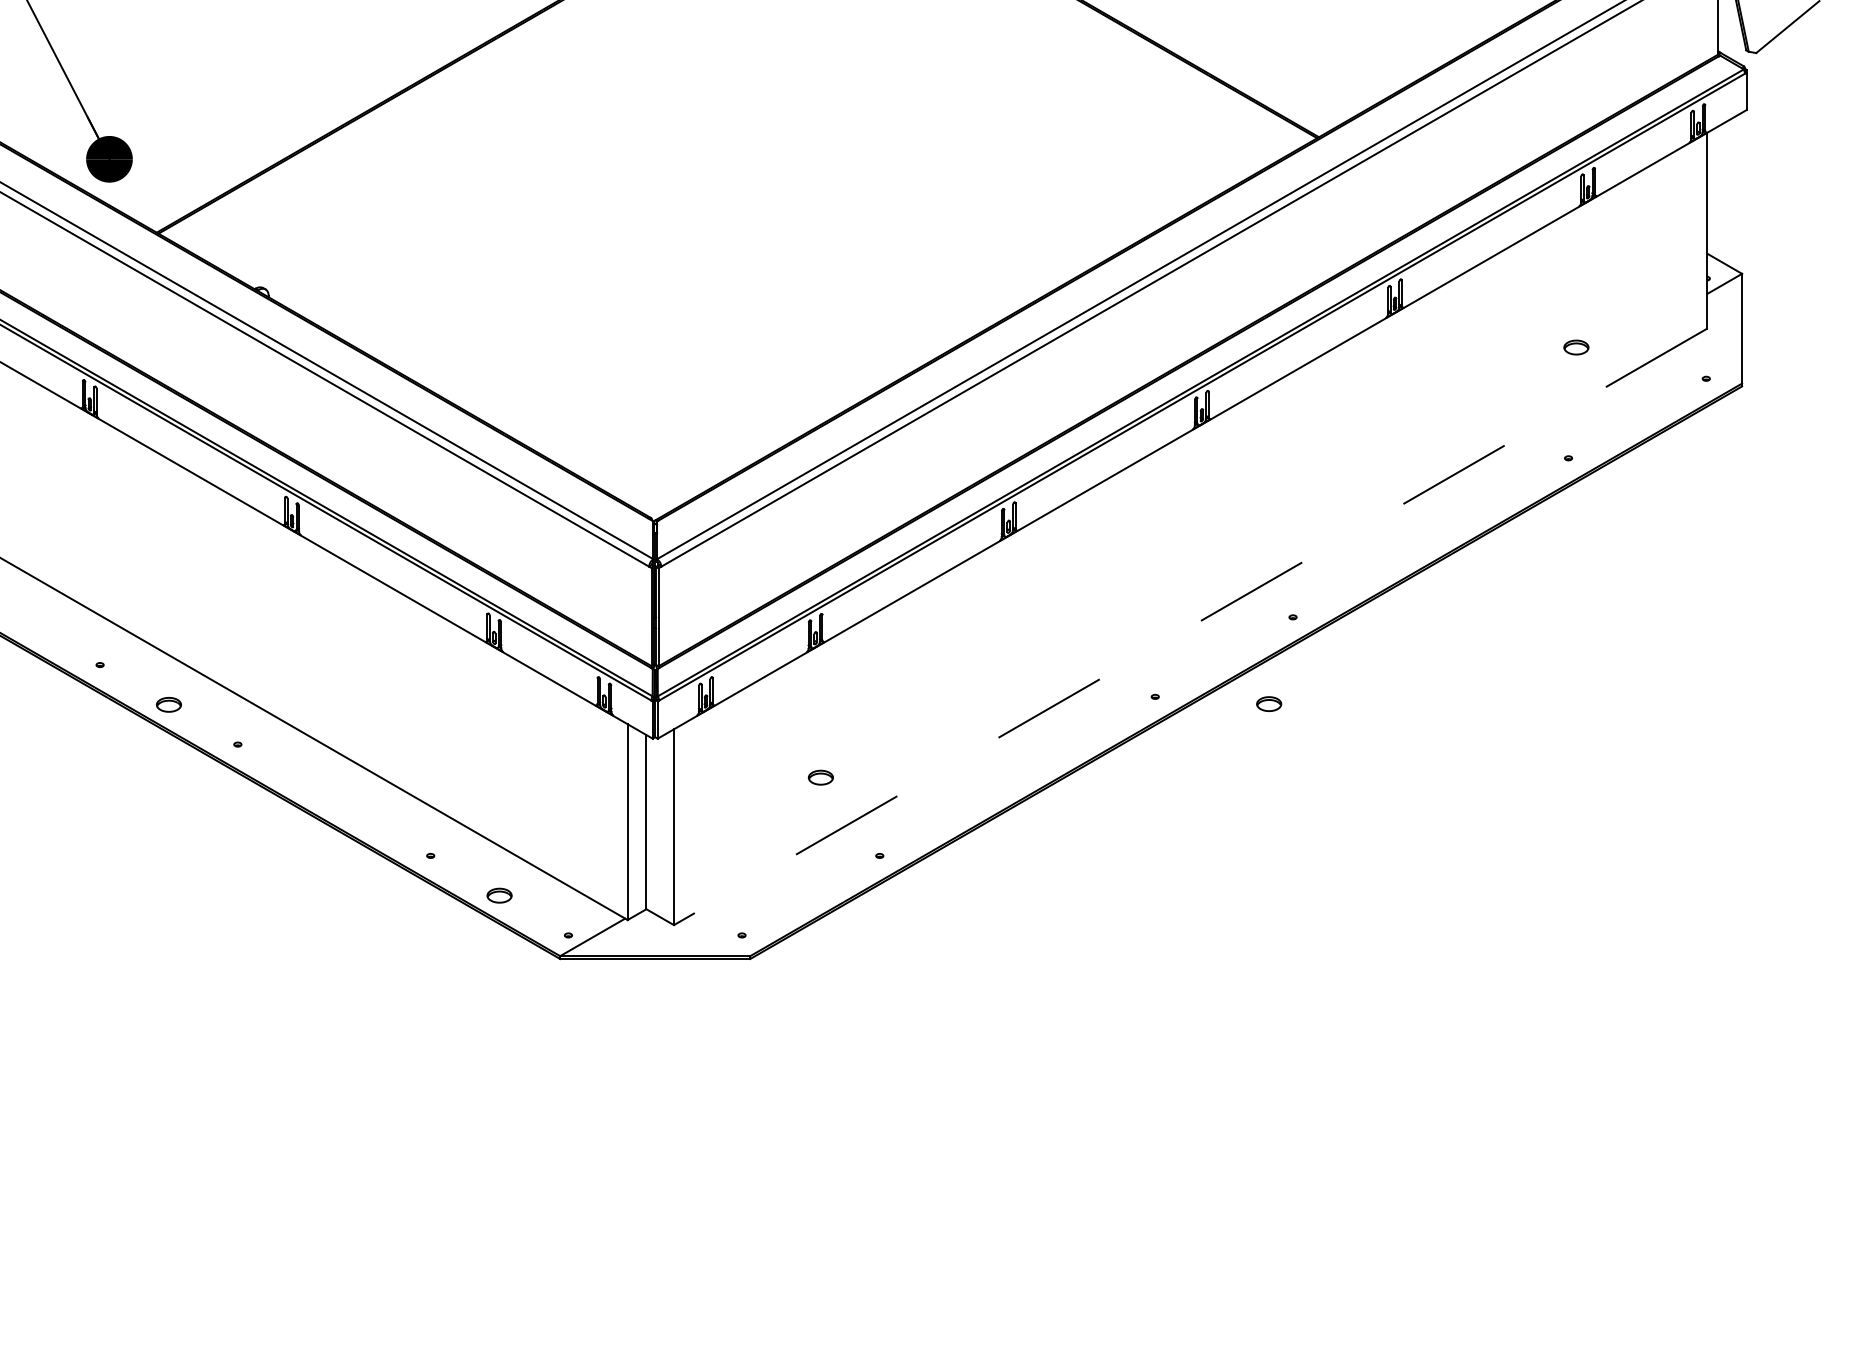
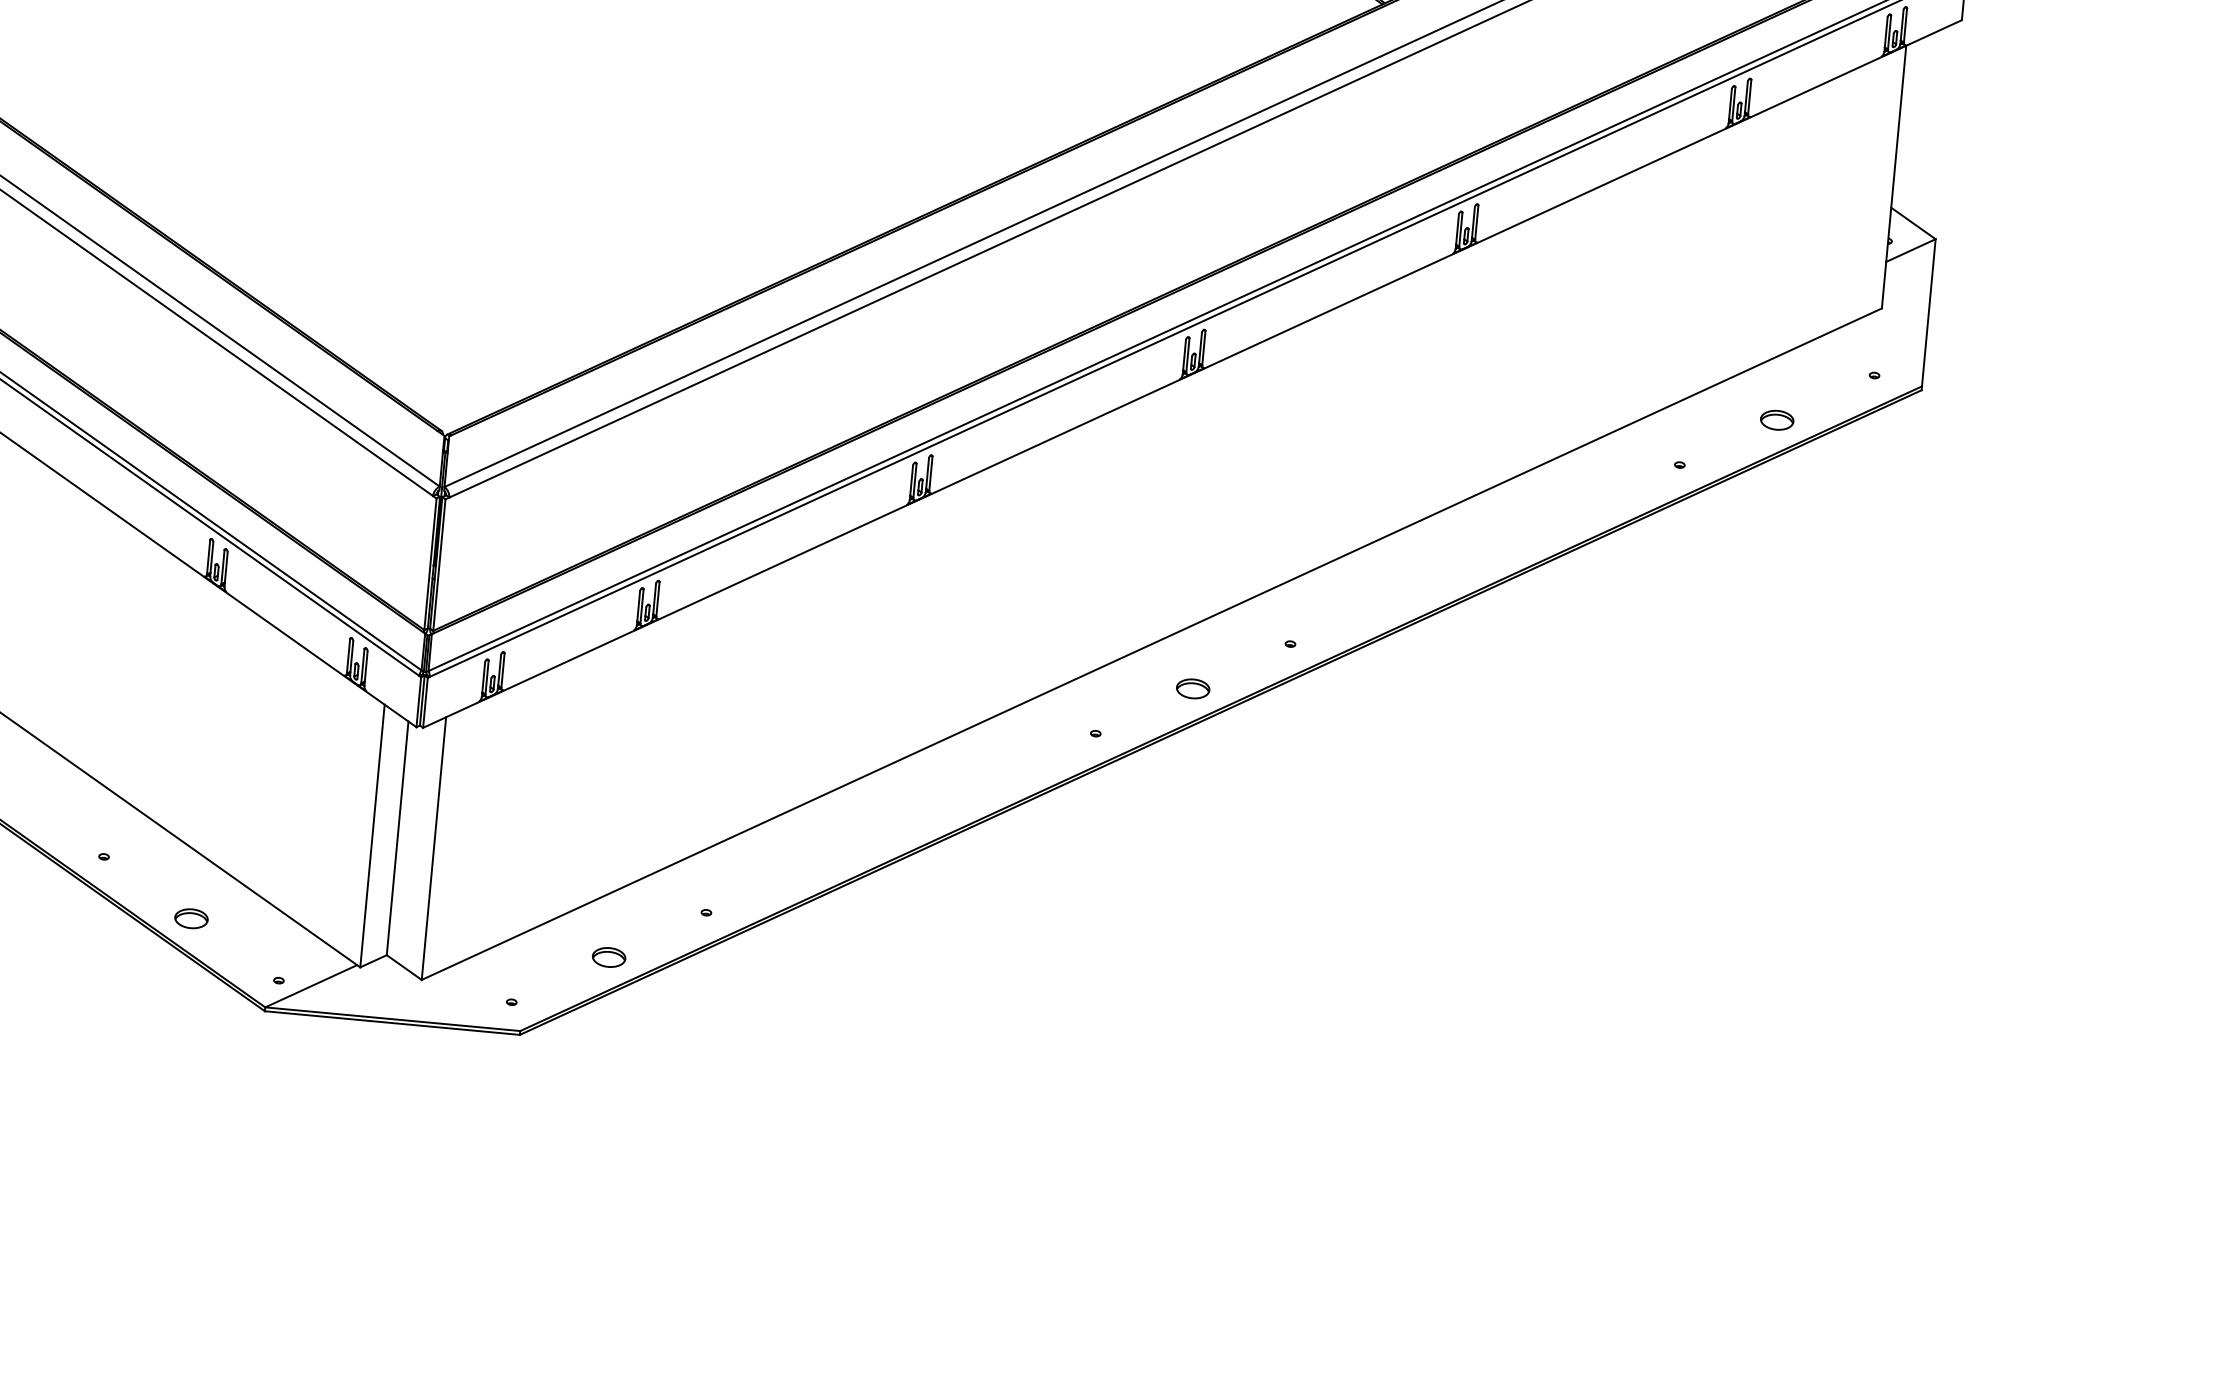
part: (1576, 347) -> (1777, 420), moved
line: (1190, 627) -> (1151, 644), dashed -> solid
part: (1269, 703) -> (1193, 688), moved
part: (820, 777) -> (608, 957), moved

